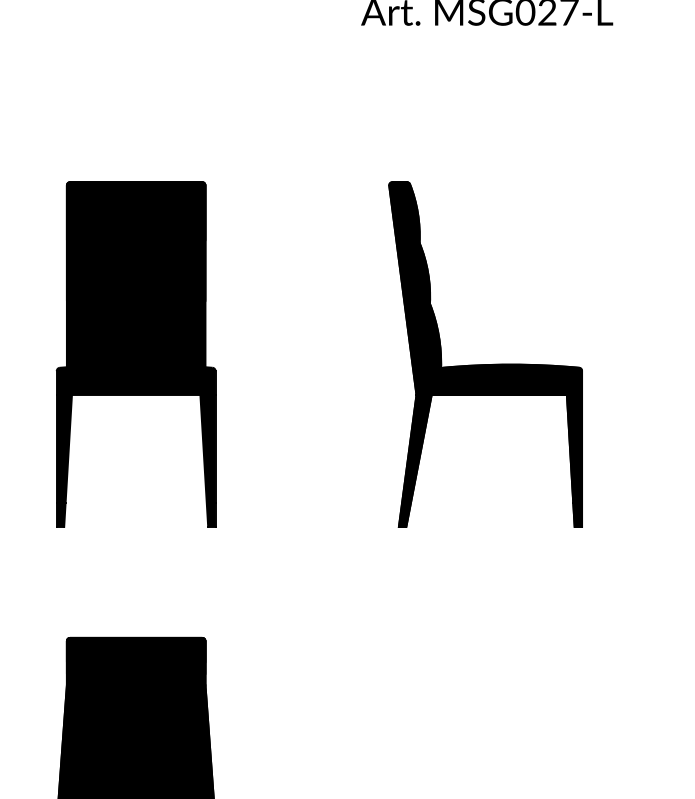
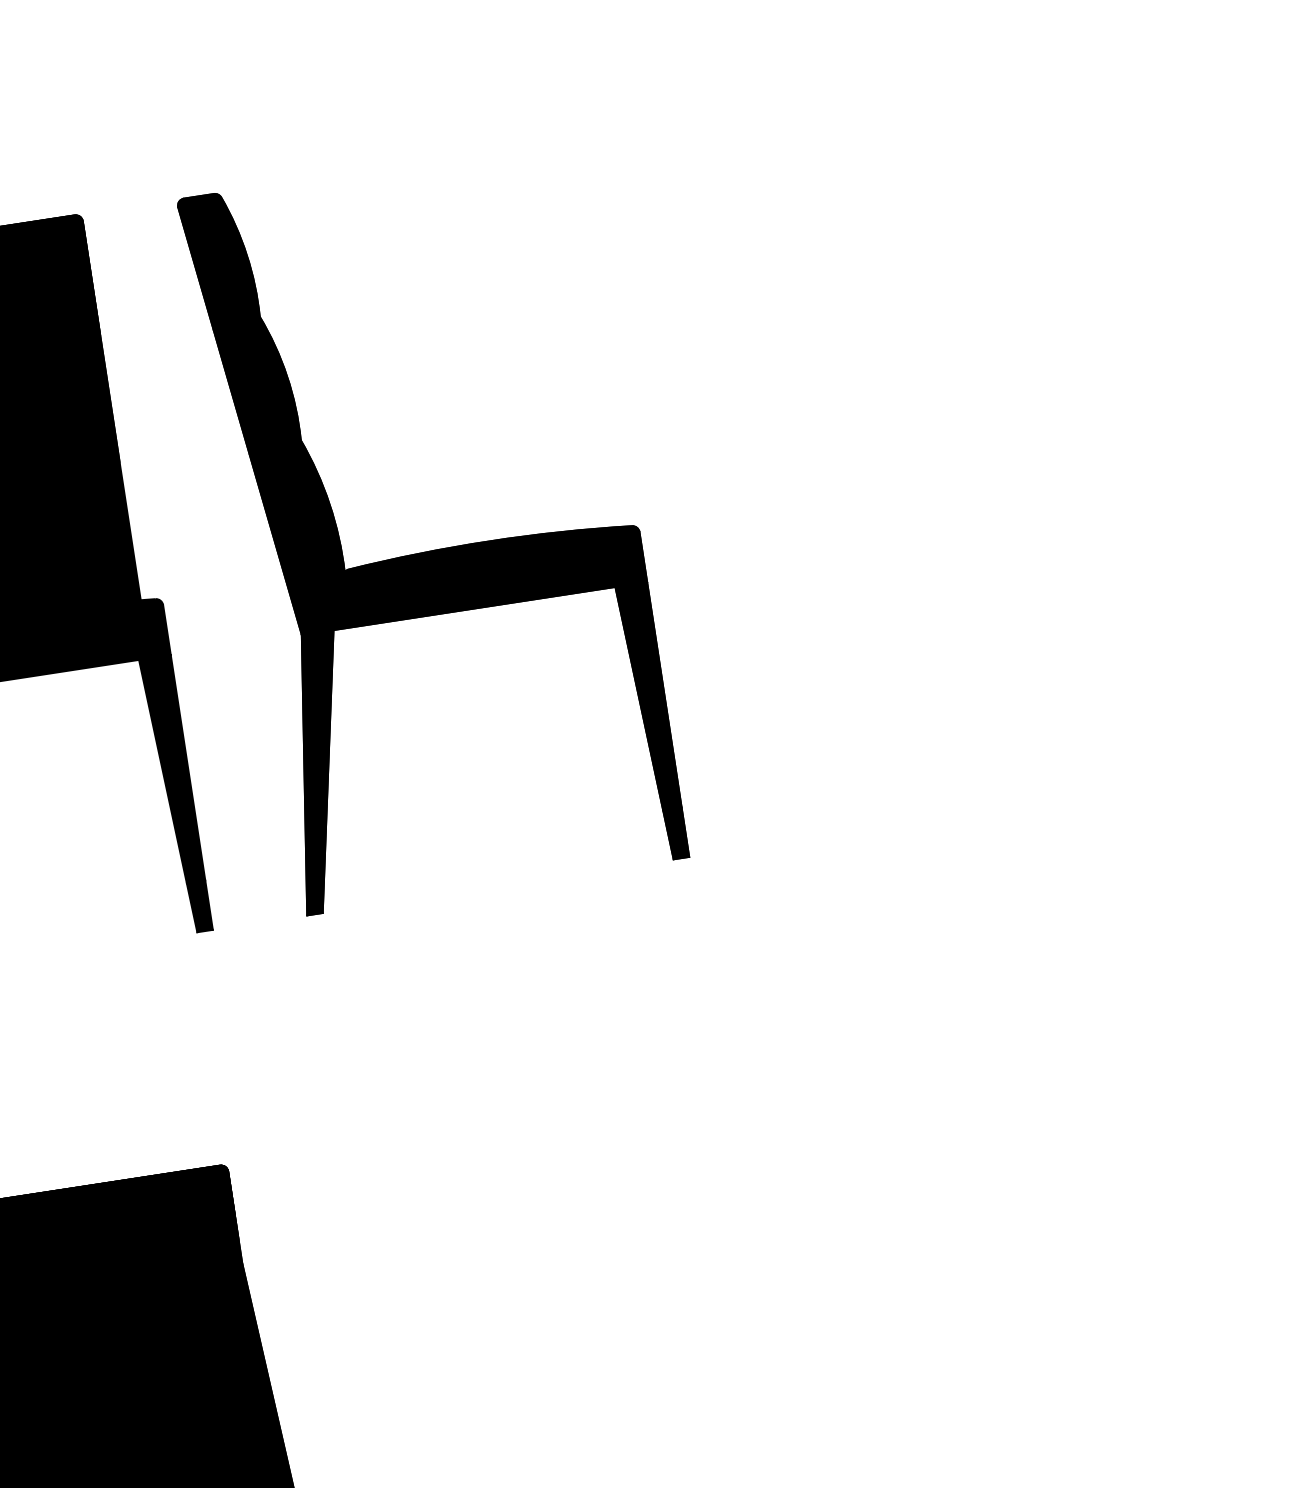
part: (485, 364) -> (435, 549), moved

